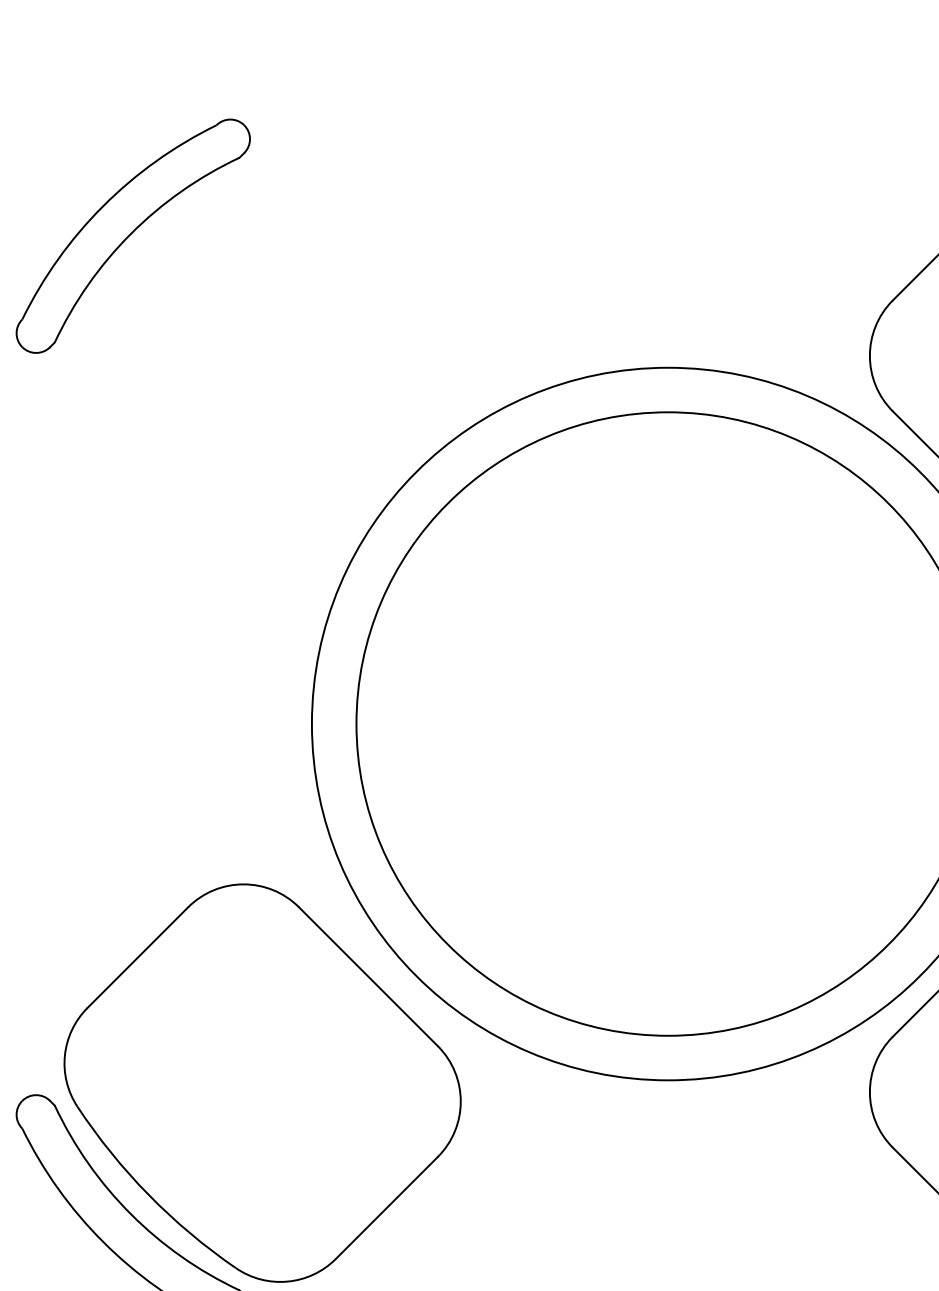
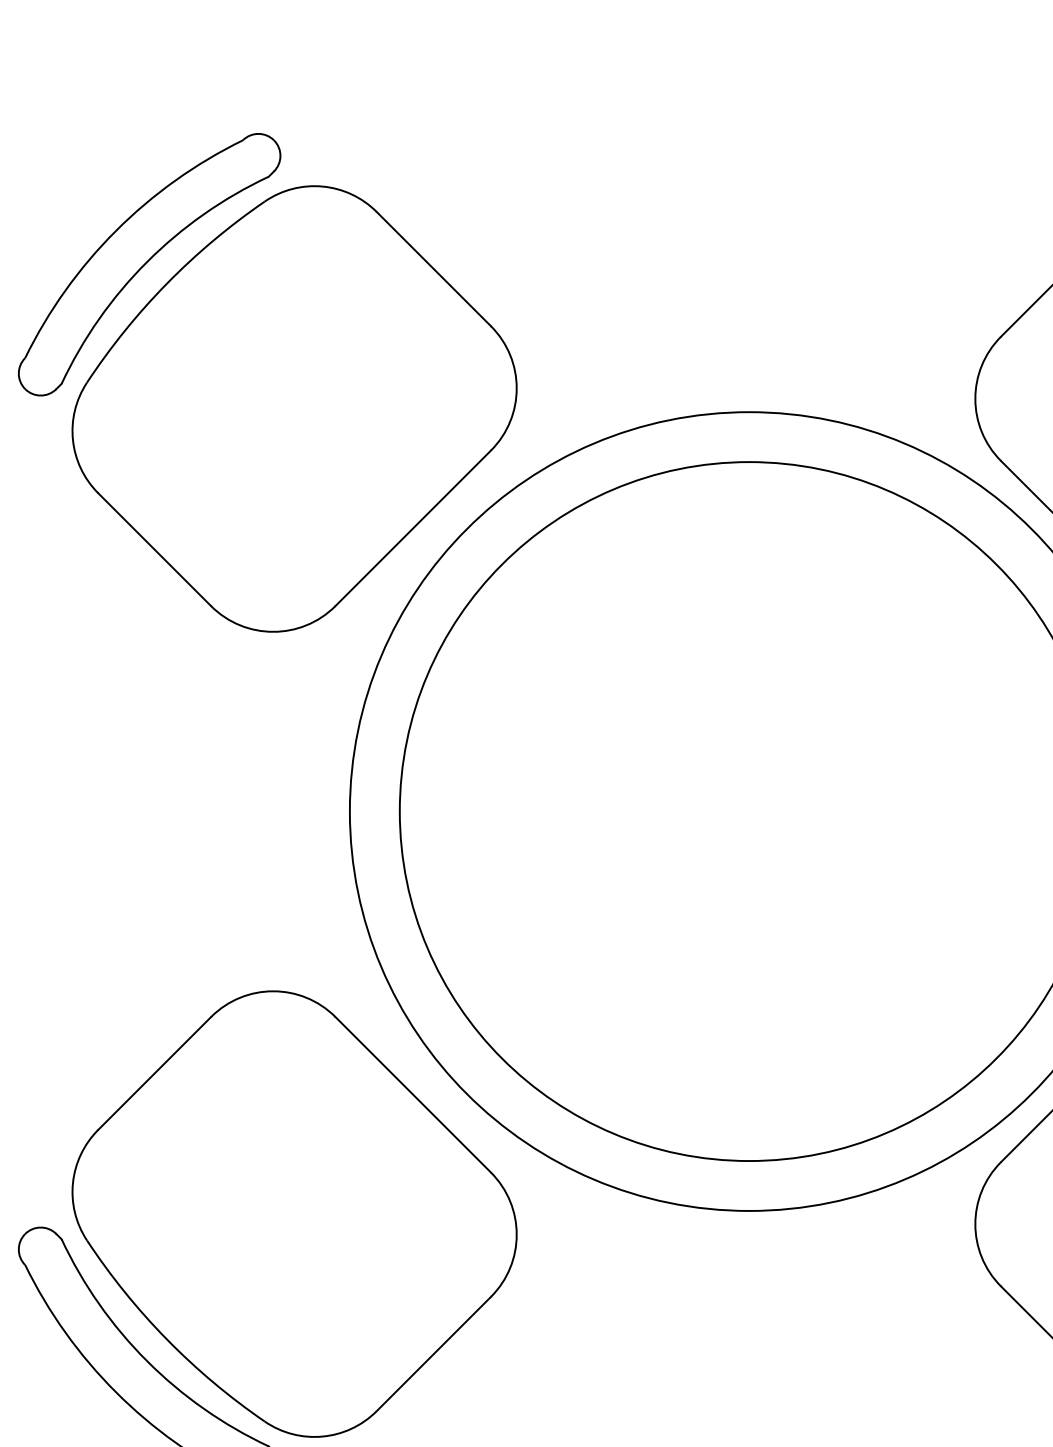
part: (262, 364) -> (294, 408), added

